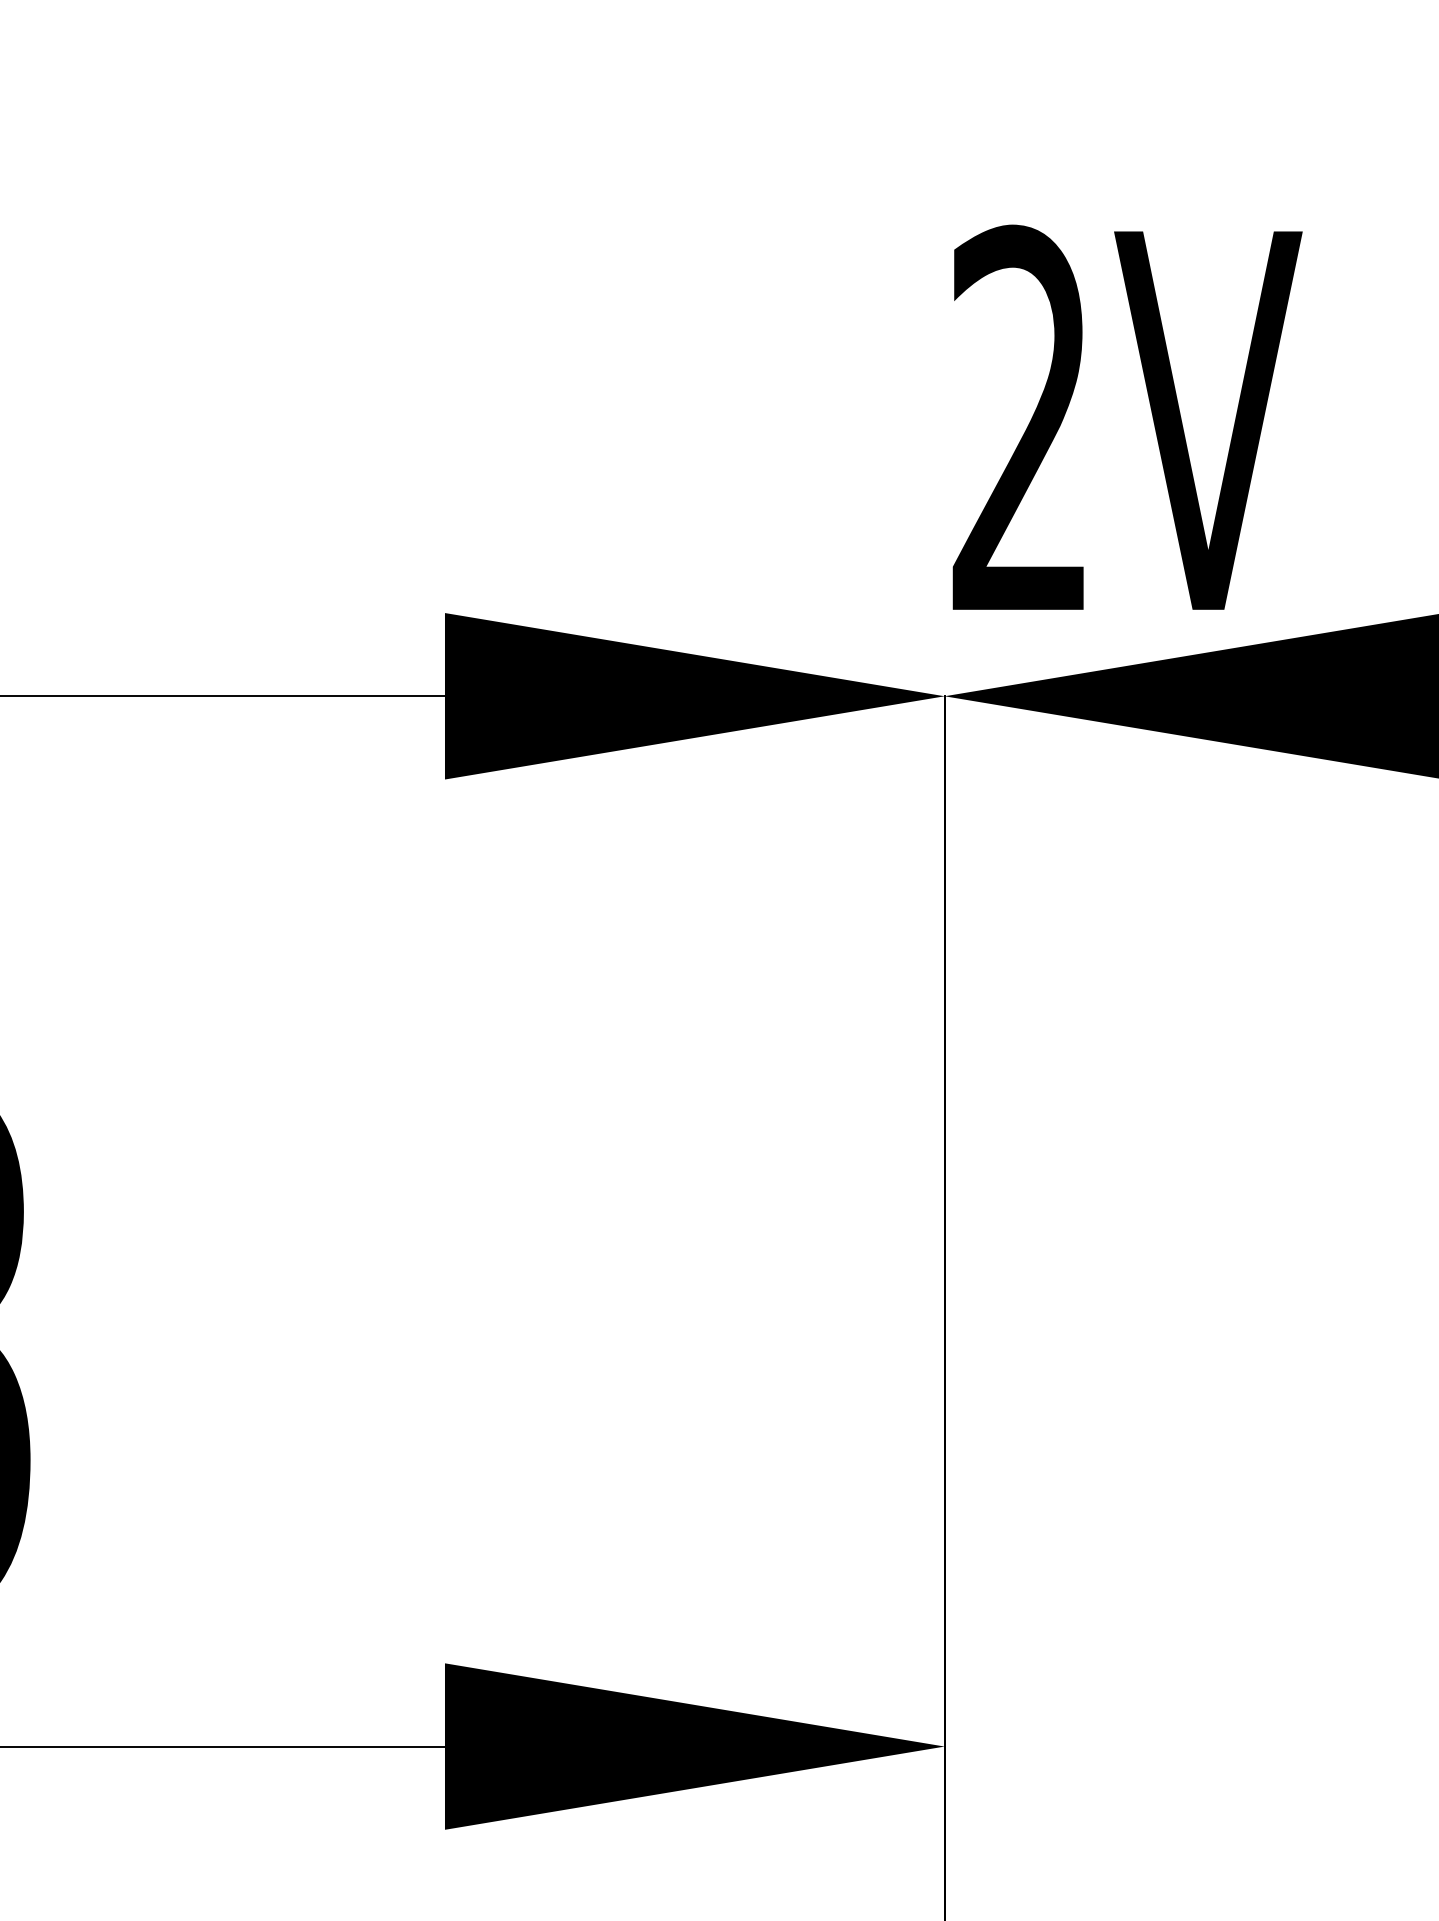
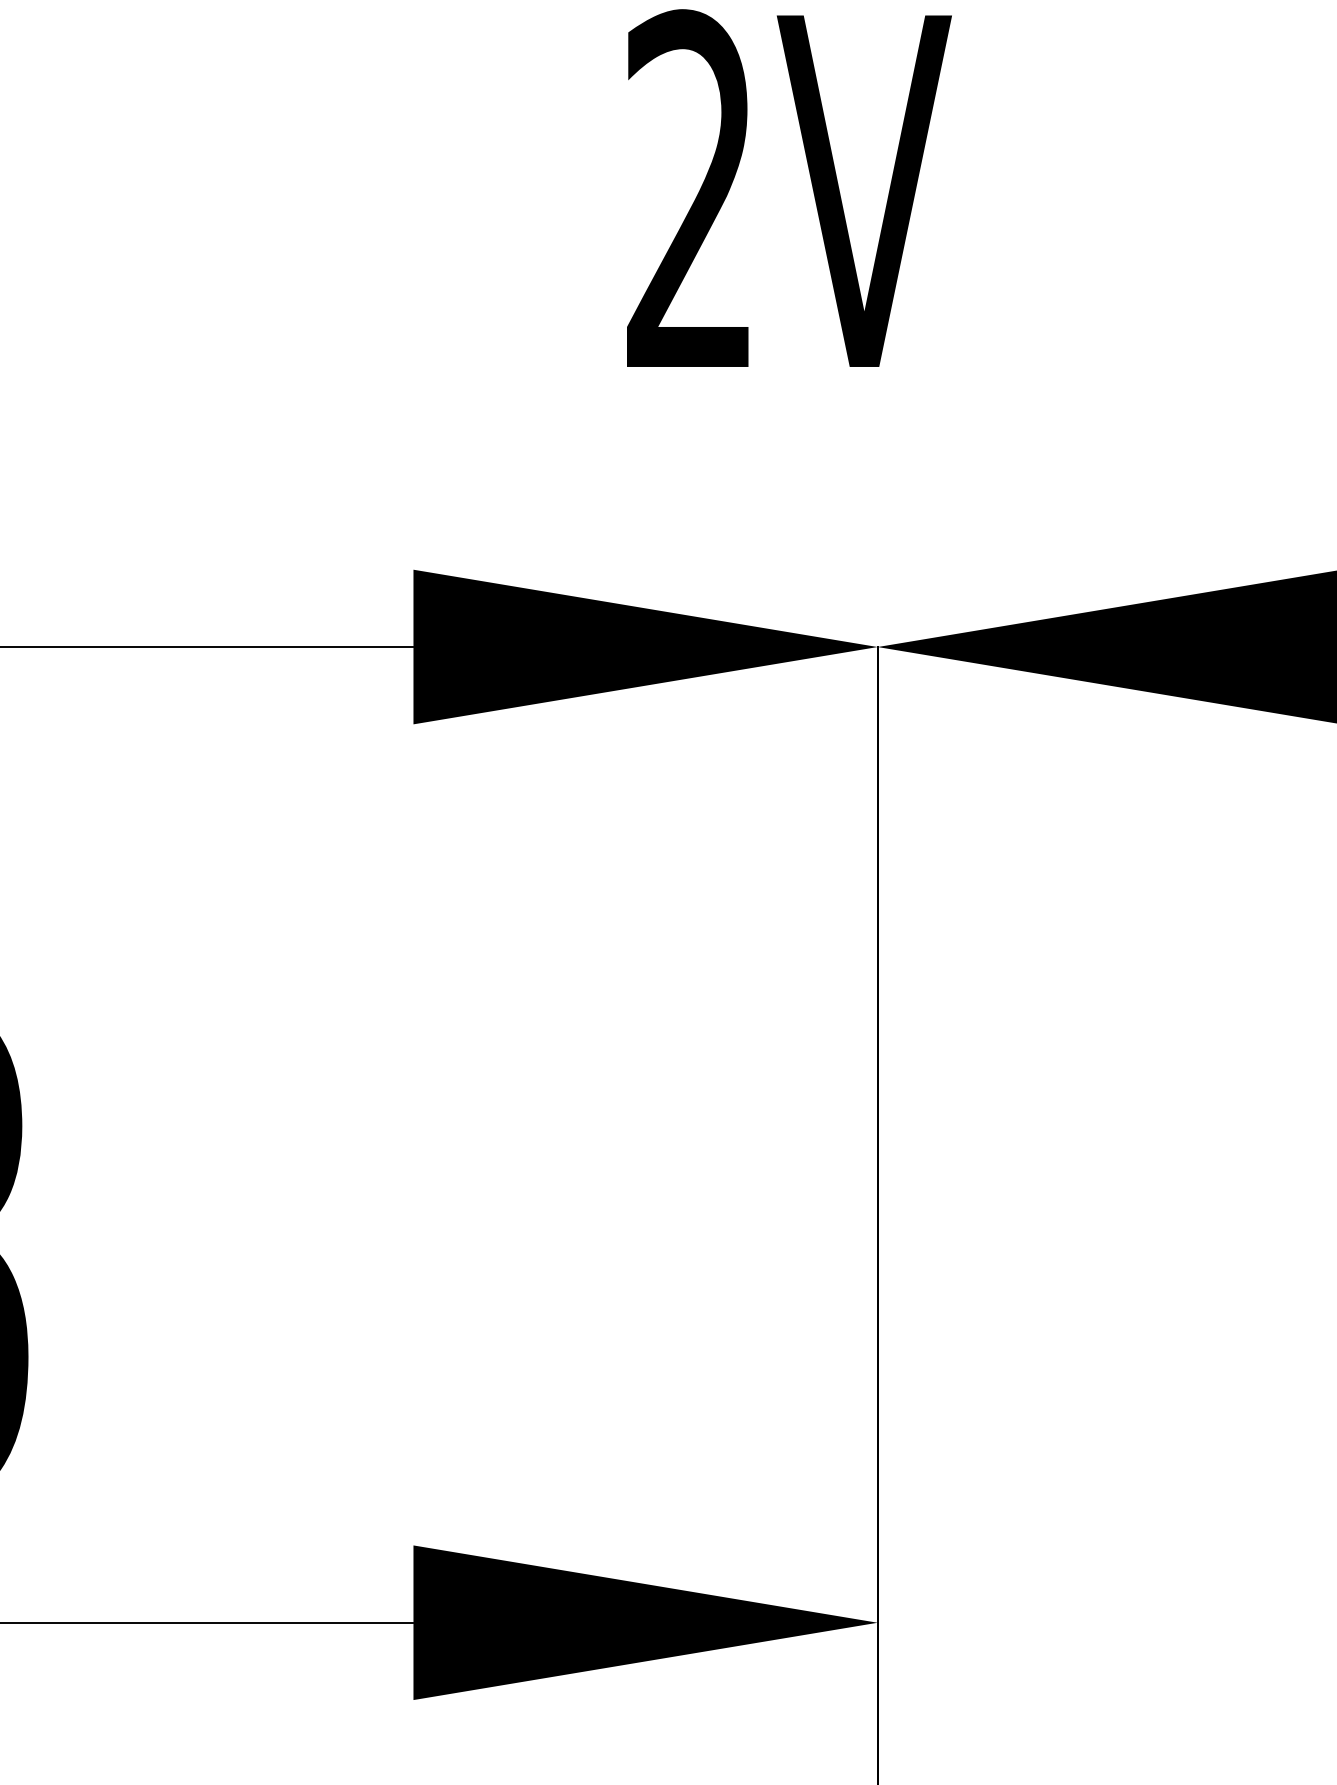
text: (1127, 416) -> (789, 187), moved

